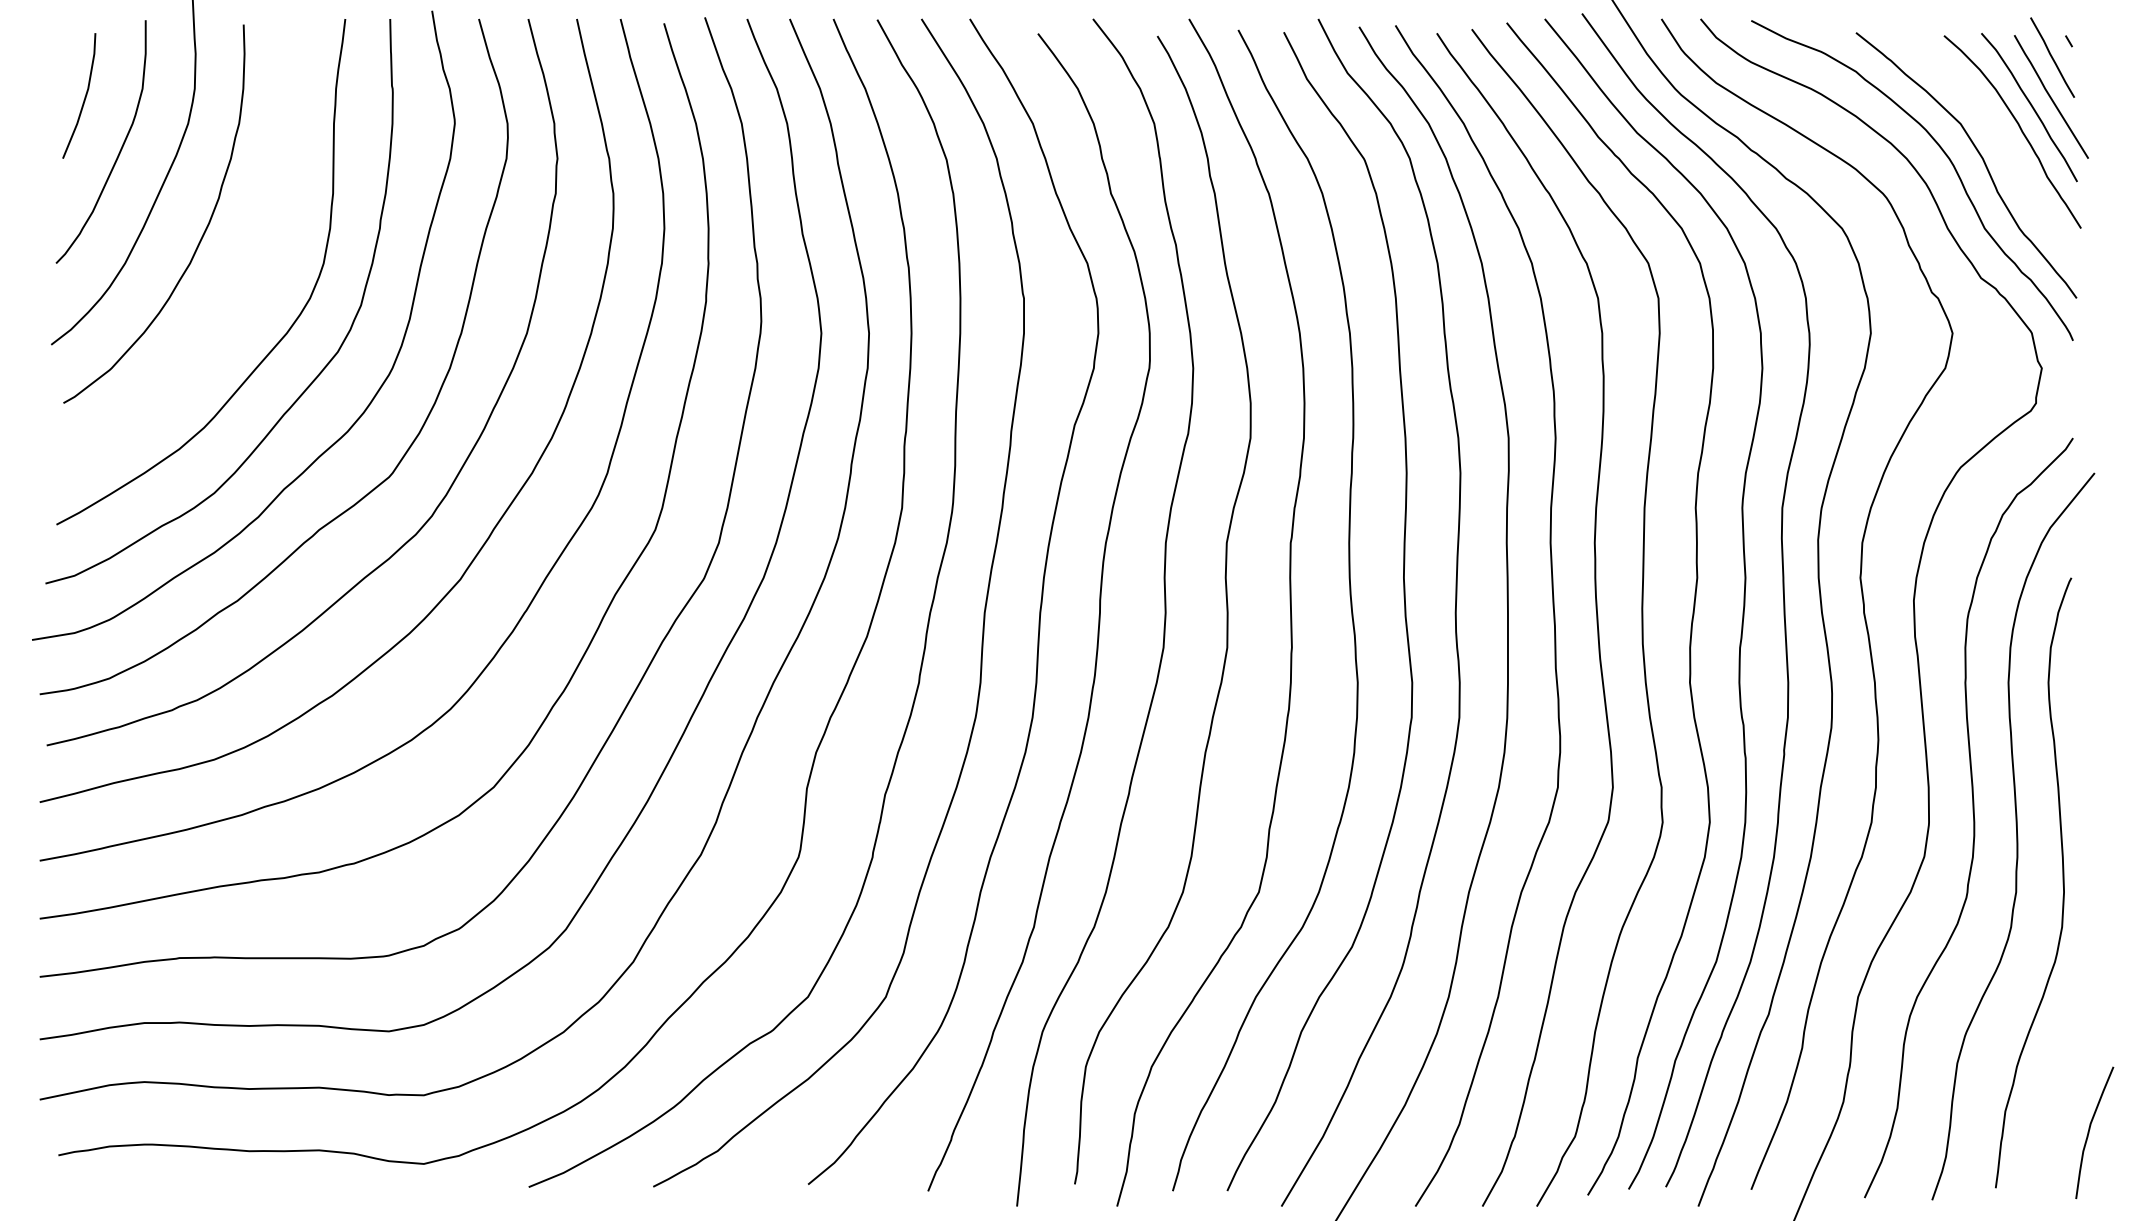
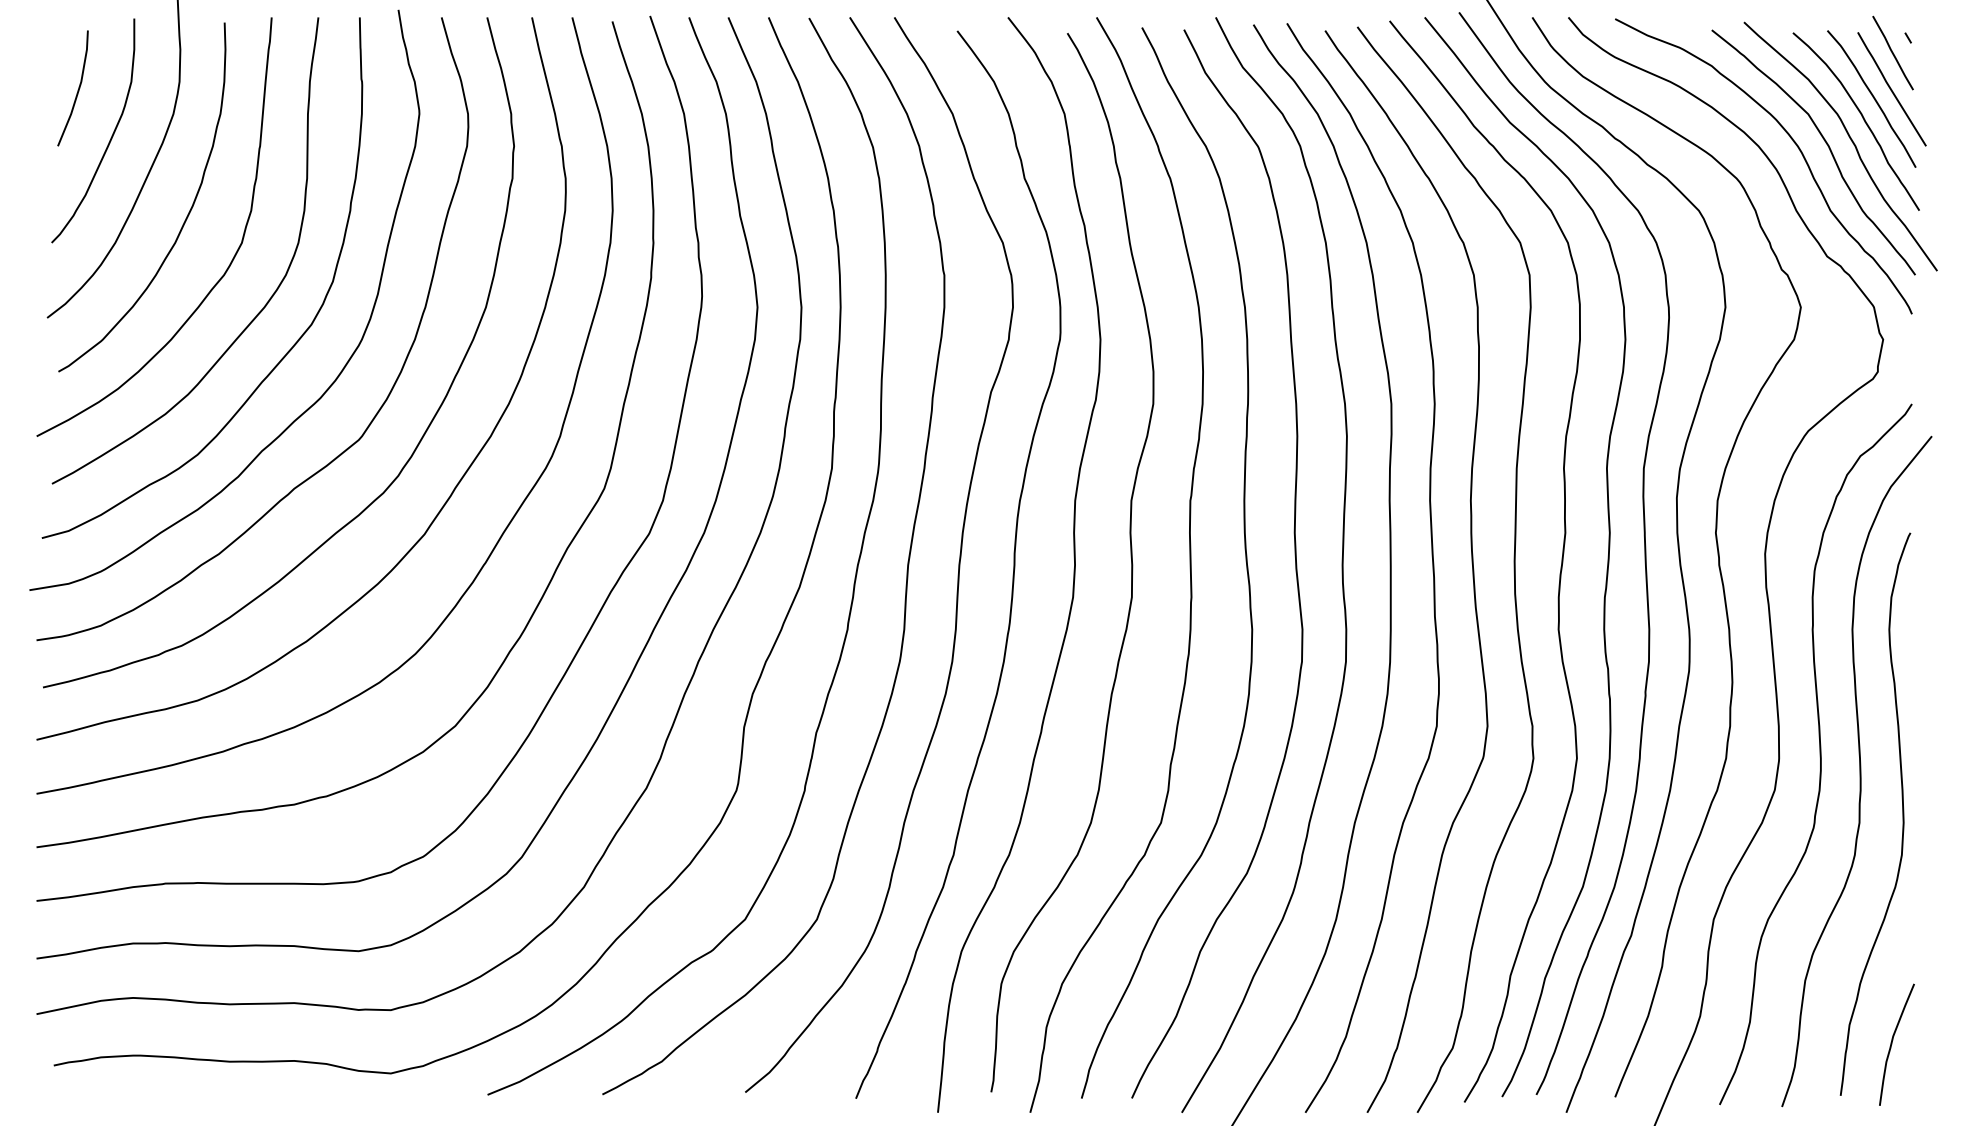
curve: (2006, 152) -> (1850, 140), added
curve: (238, 302) -> (219, 278), added
curve: (2089, 1132) -> (1892, 1044), moved

